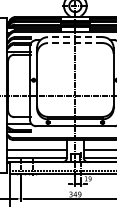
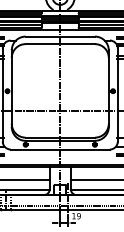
line: (74, 37) -> (59, 37), dashed -> solid
line: (74, 43) -> (59, 44), dashed -> solid

